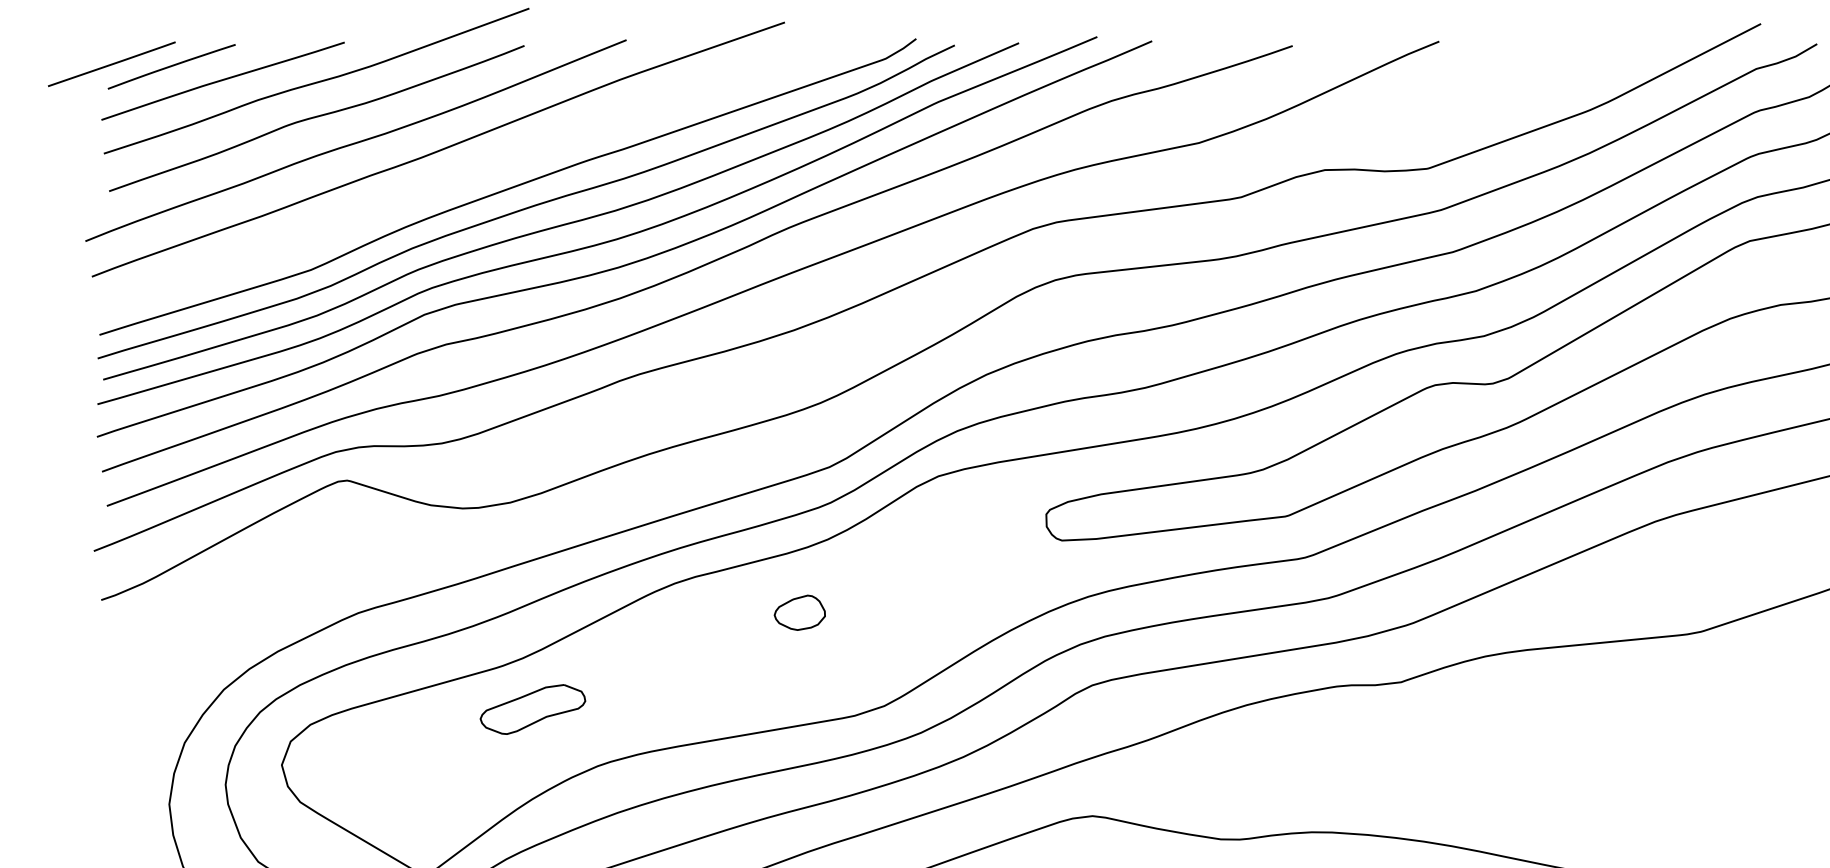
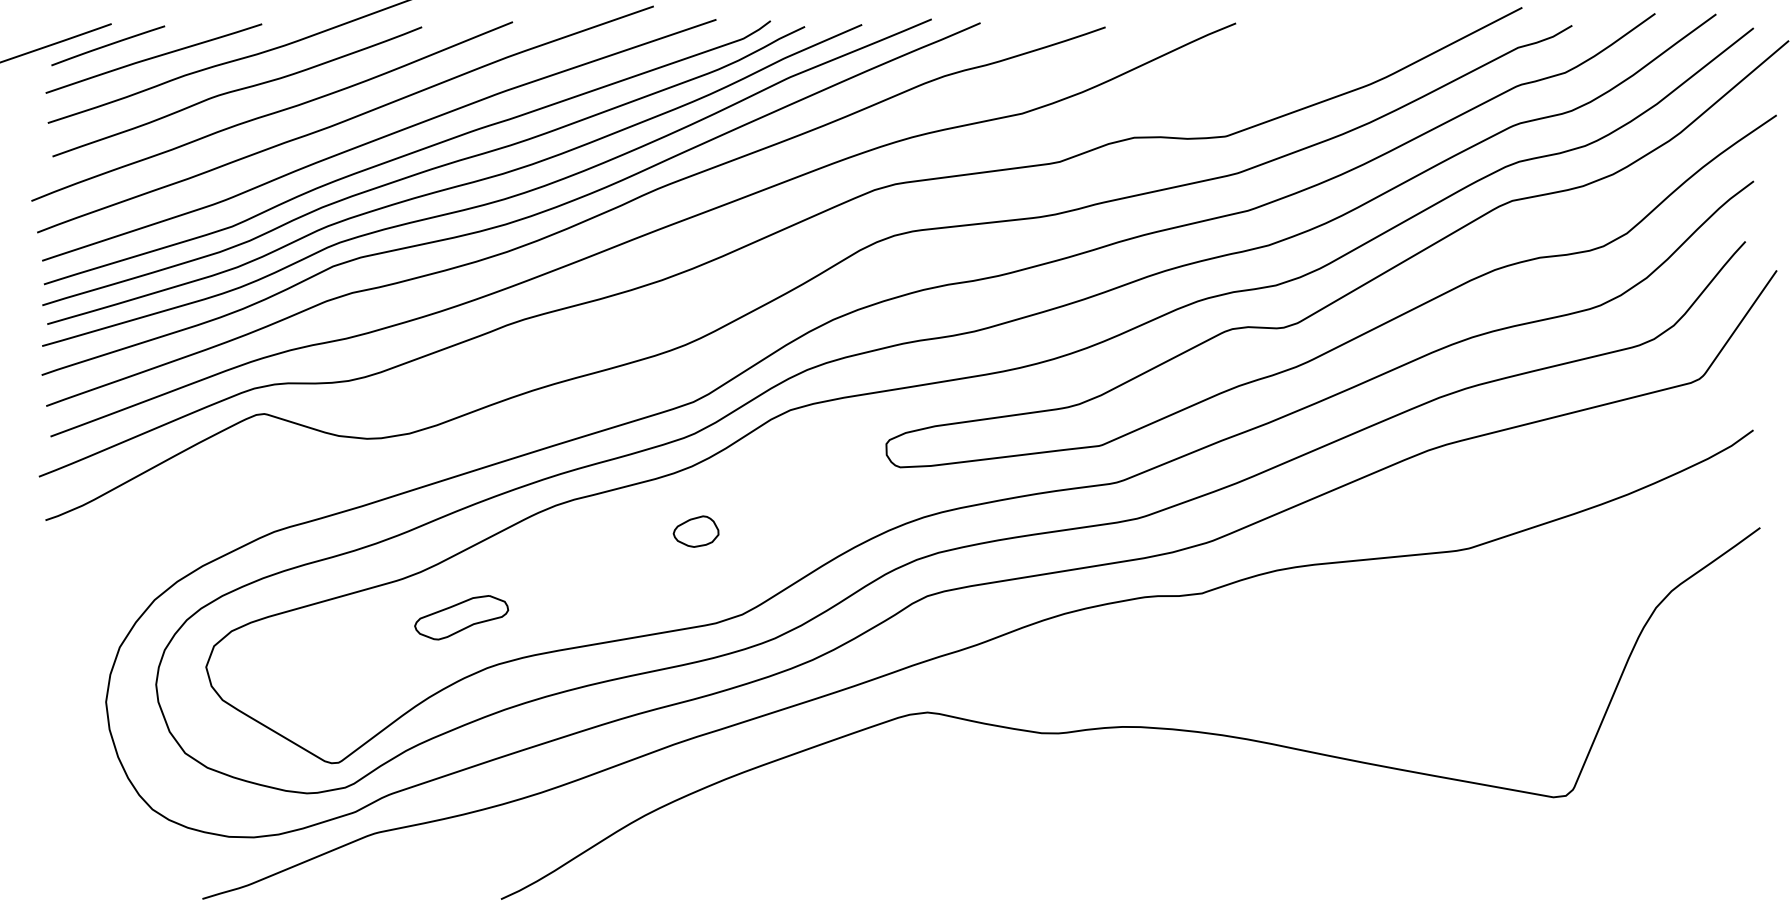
curve: (476, 172) -> (379, 139), added
part: (799, 612) -> (695, 531), moved
part: (532, 709) -> (461, 617), moved

